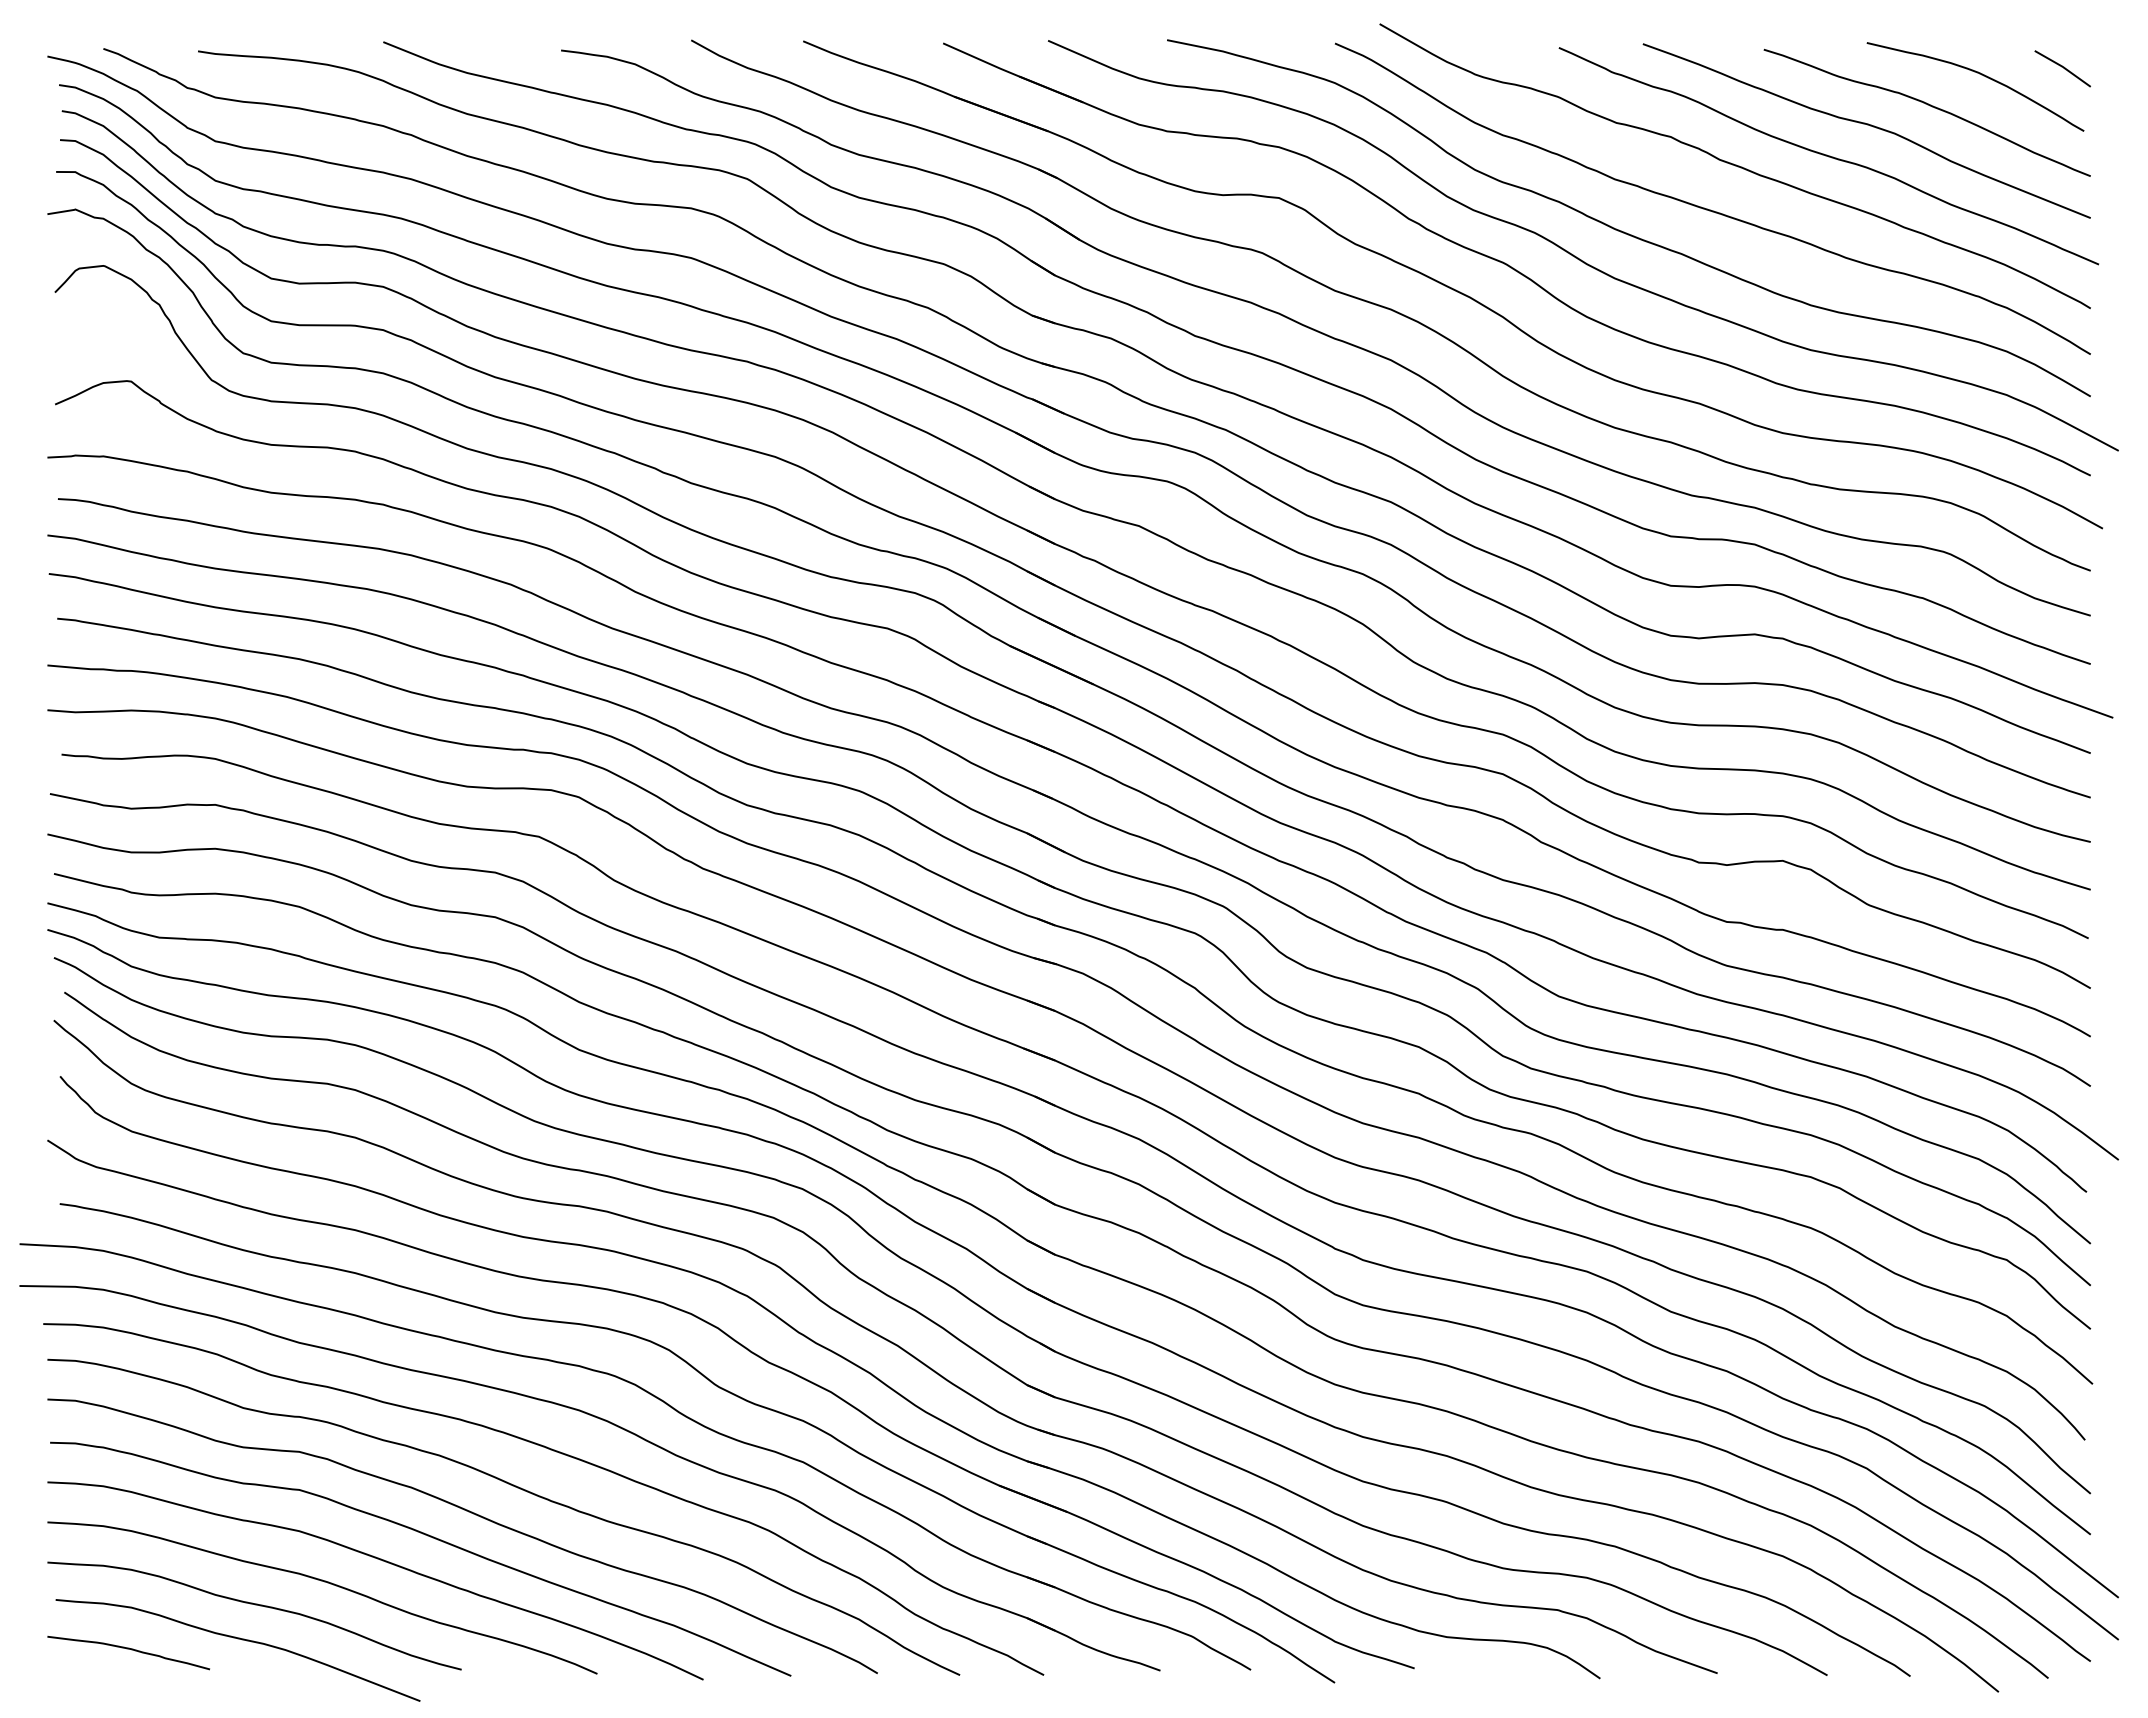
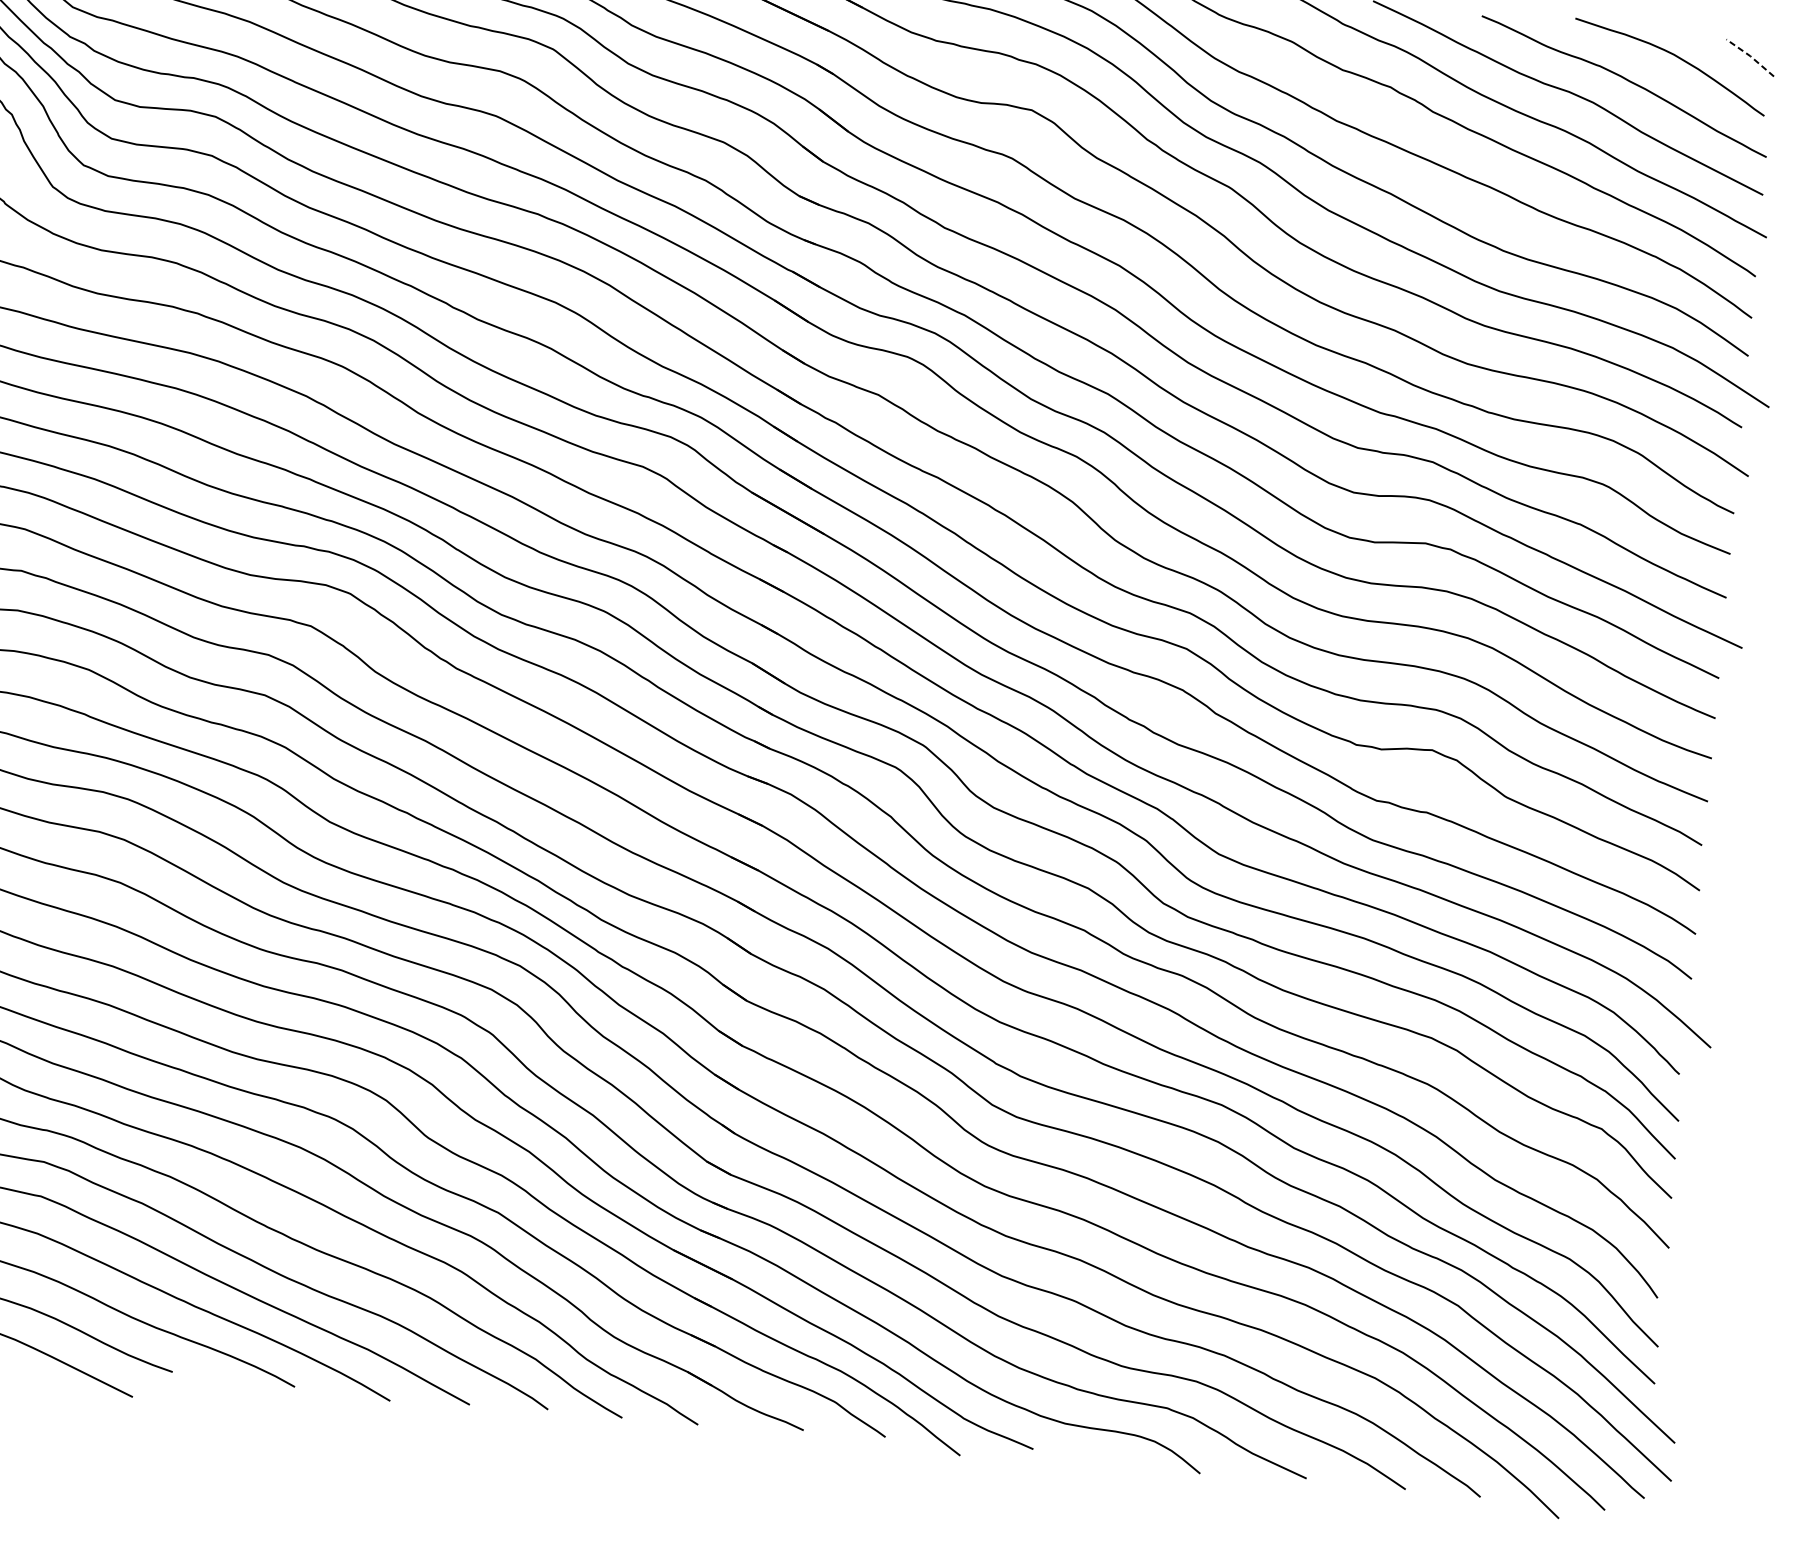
line: (2062, 66) -> (1750, 55), solid -> dashed

